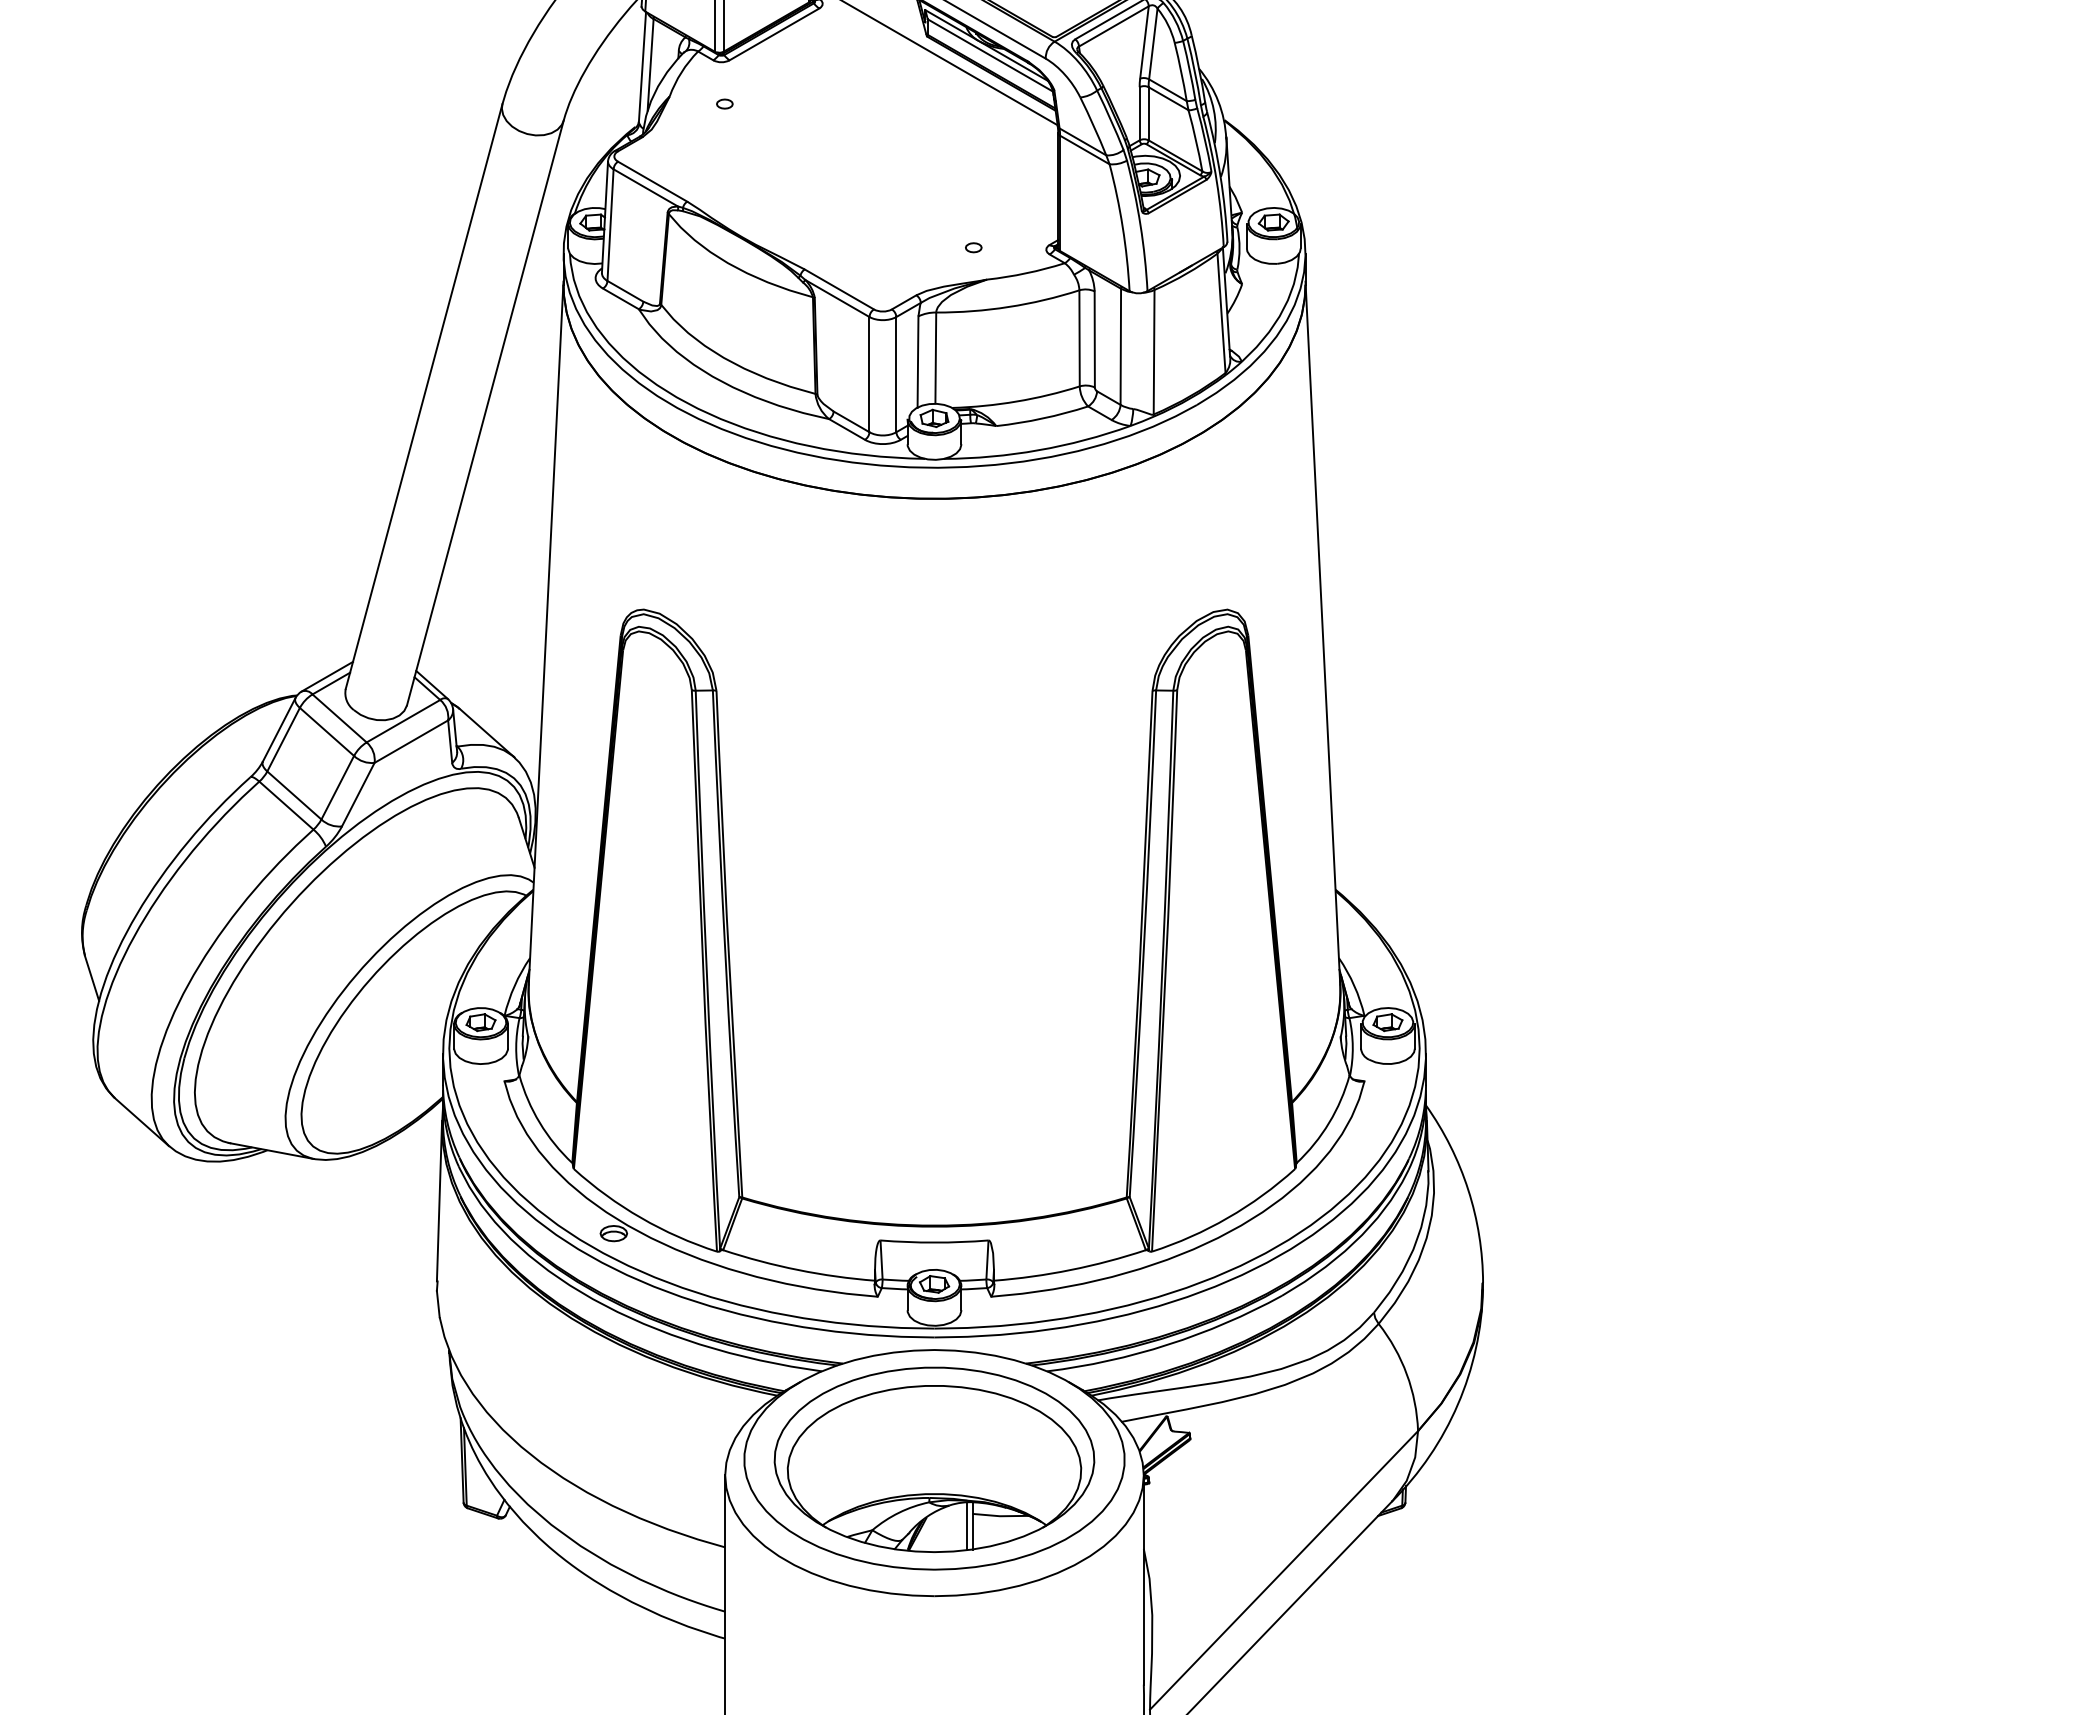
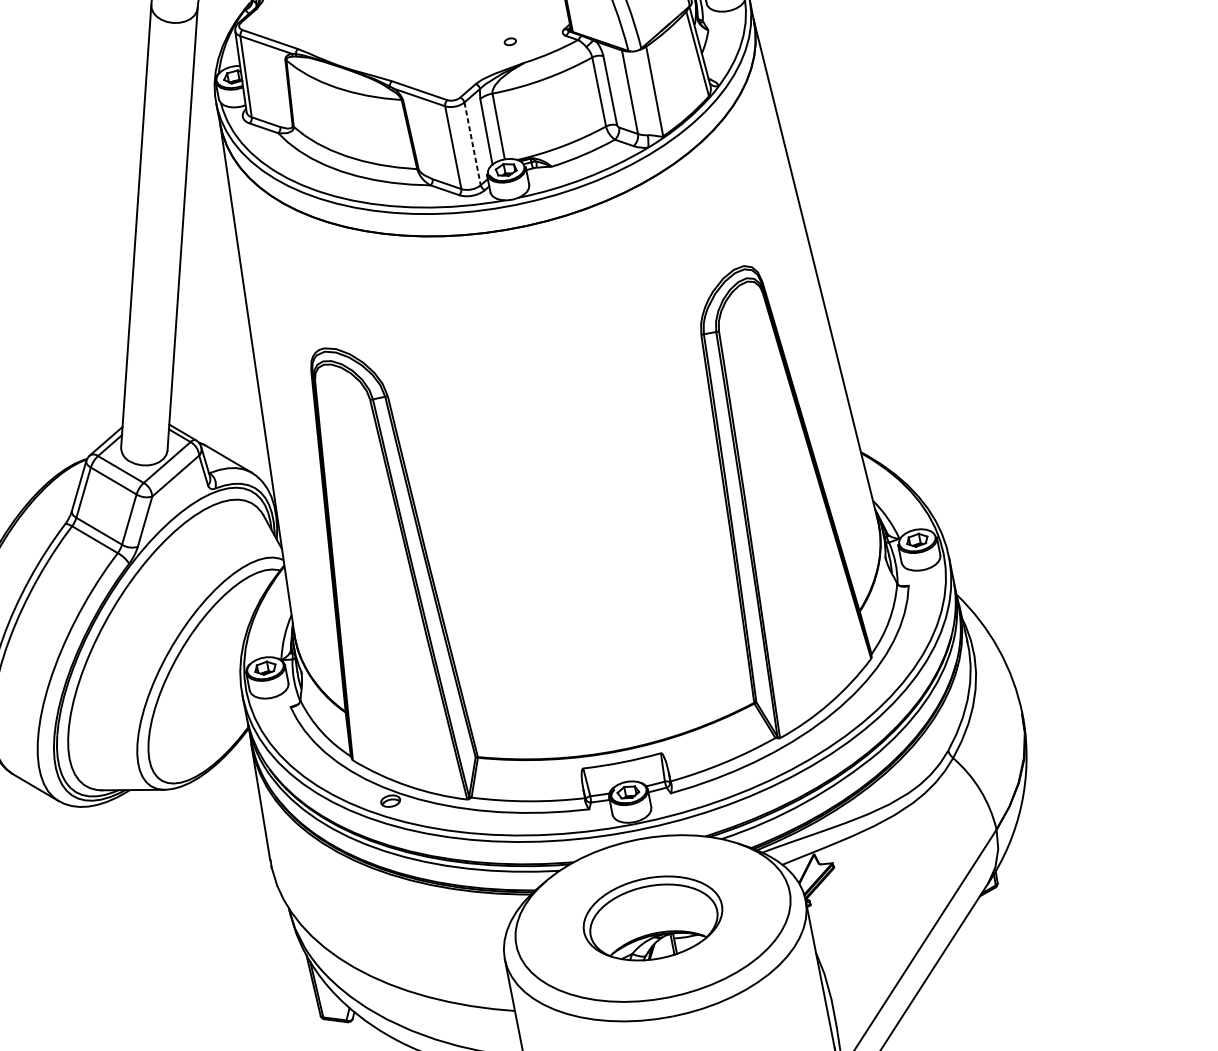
line: (896, 374) -> (472, 143), solid -> dashed
part: (934, 1459) -> (653, 918), size x0.6

